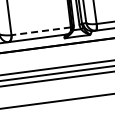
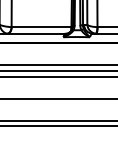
line: (41, 31) -> (41, 27), dashed -> solid

